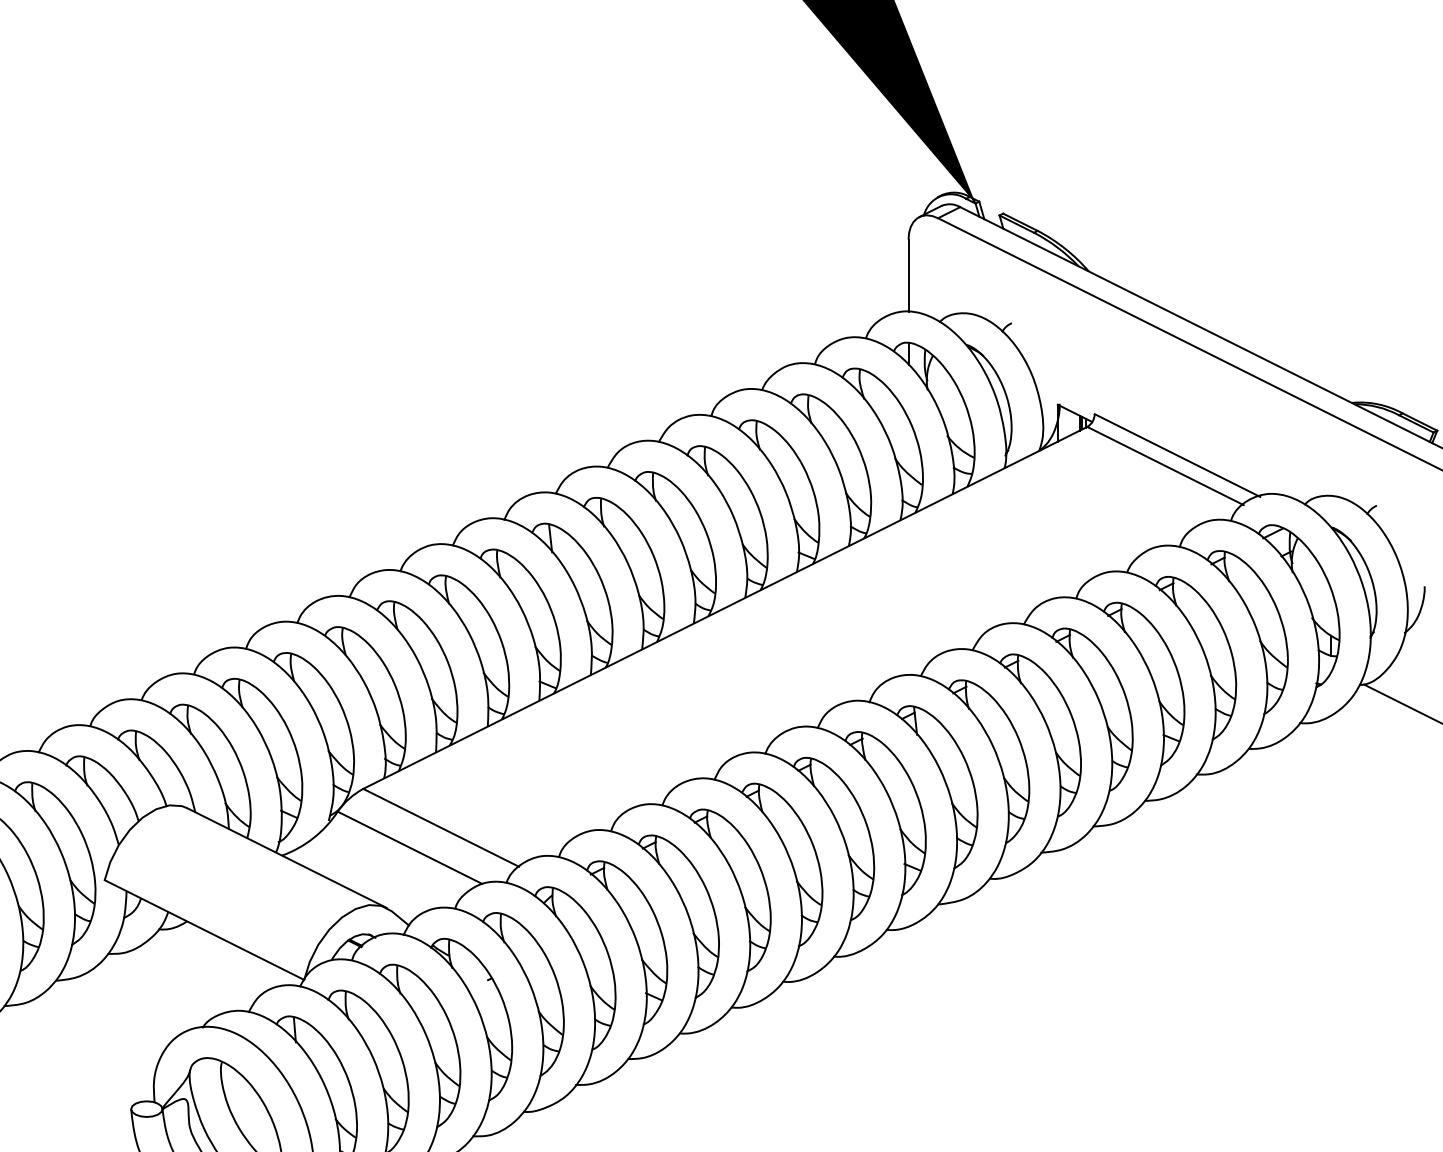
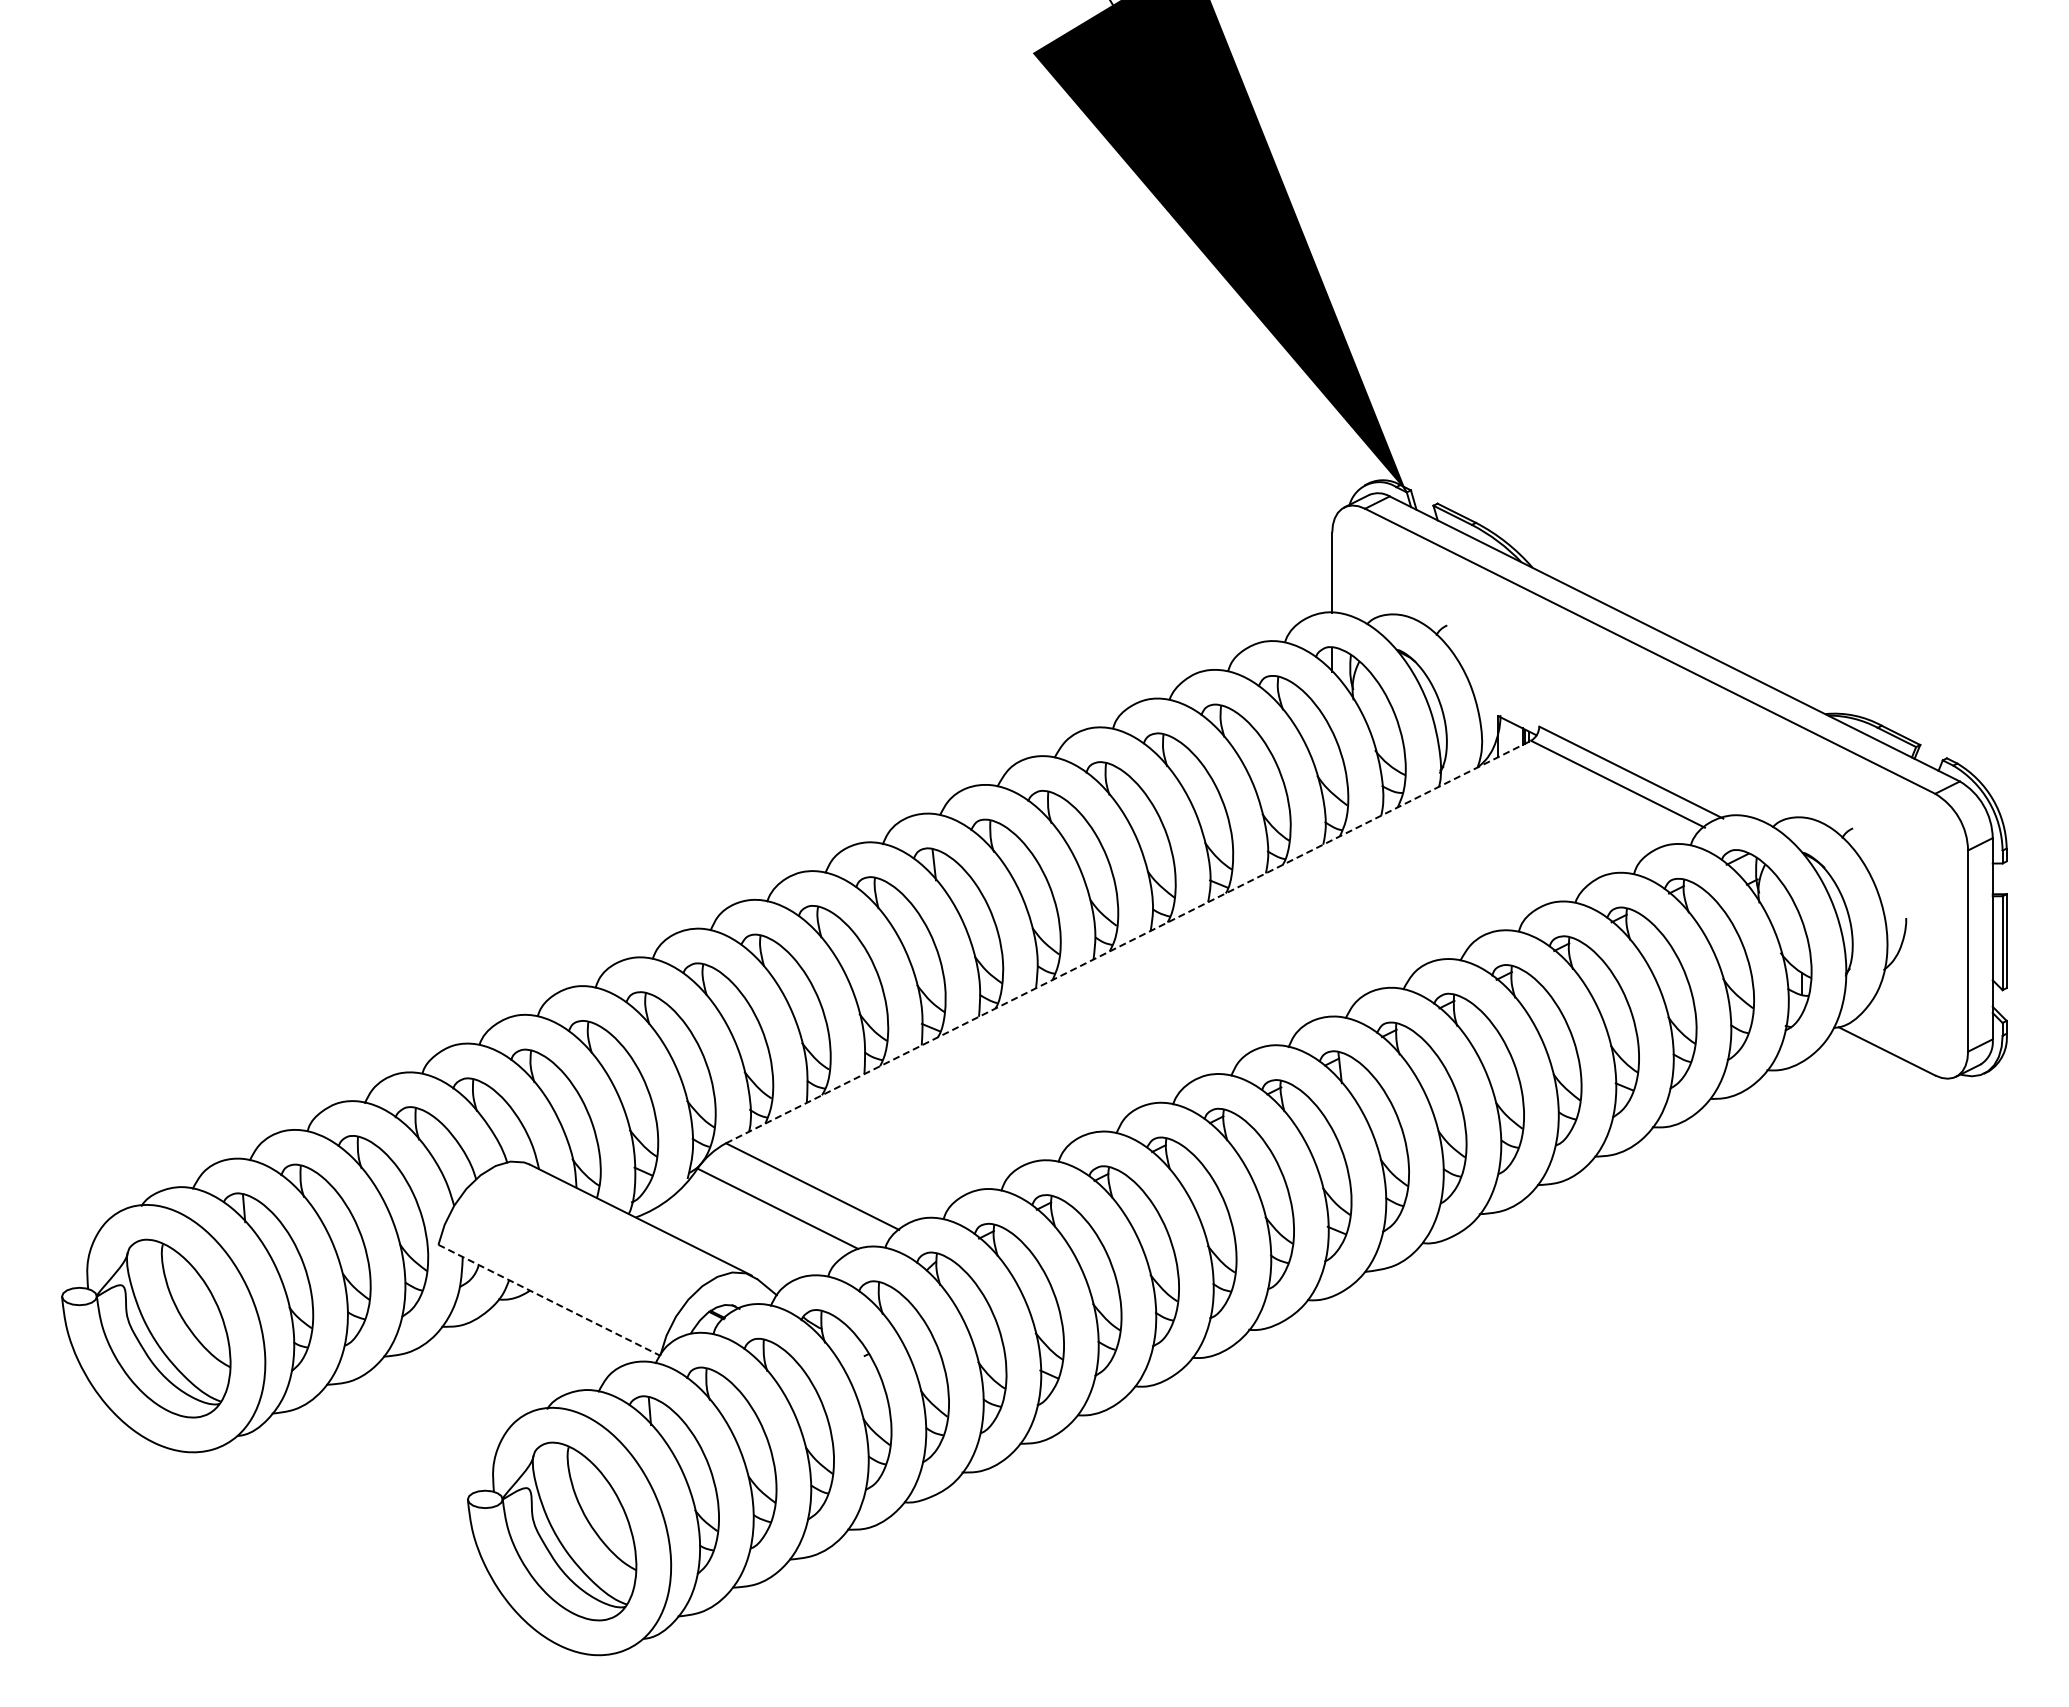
line: (725, 607) -> (1128, 941), solid -> dashed
line: (204, 930) -> (549, 1300), solid -> dashed

